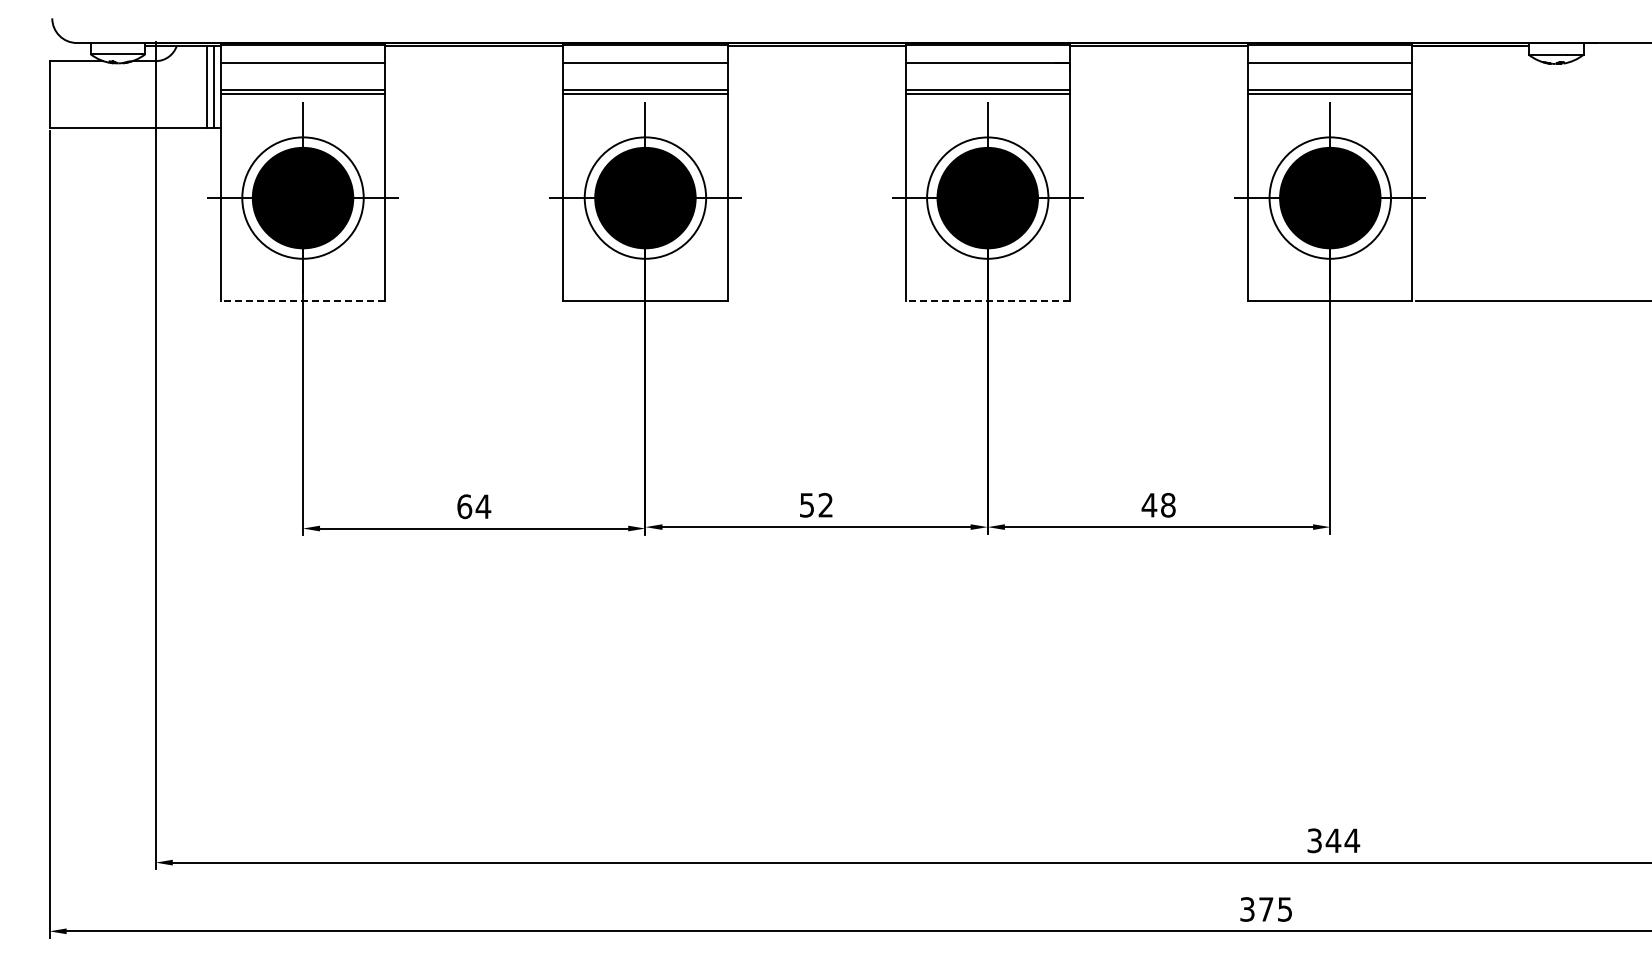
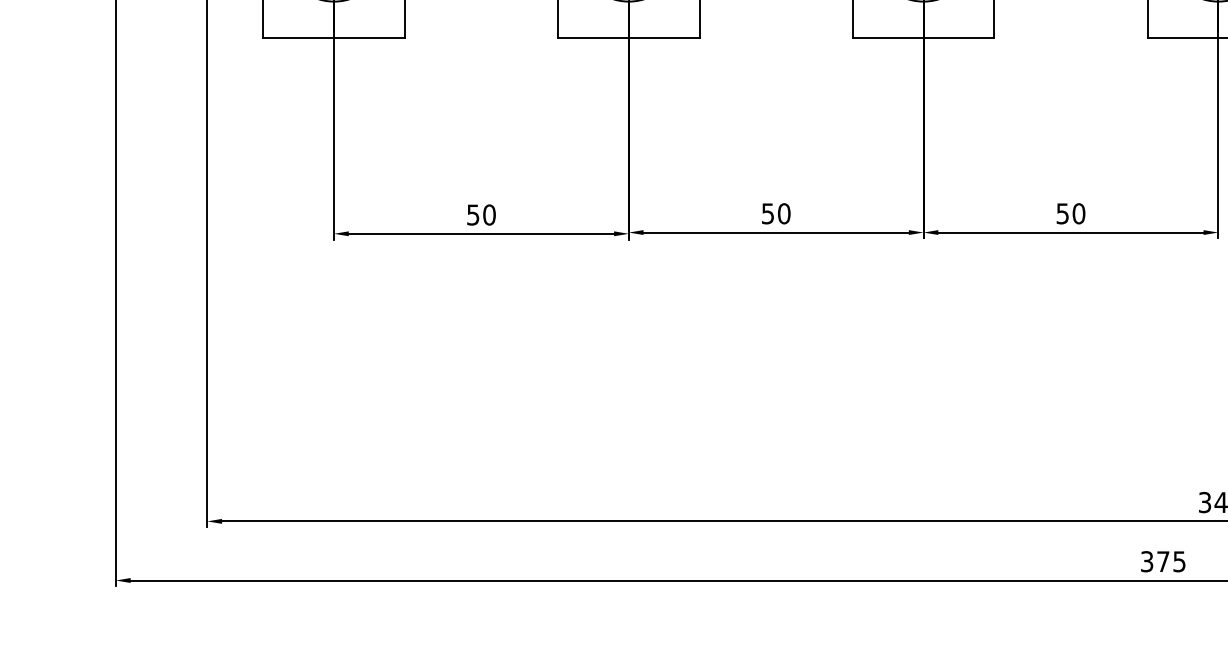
line: (302, 300) -> (333, 37), dashed -> solid
line: (987, 300) -> (923, 37), dashed -> solid
text: (825, 505) -> (783, 213), 52 -> 50
text: (1158, 505) -> (1070, 213), 48 -> 50
text: (474, 506) -> (481, 214), 64 -> 50

